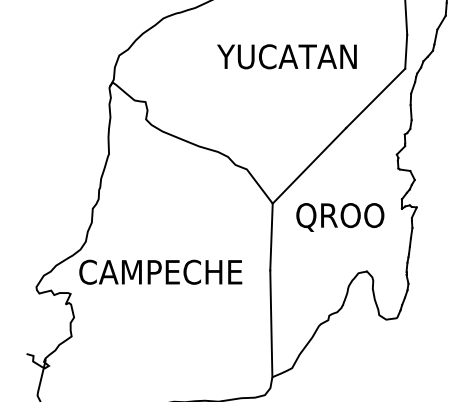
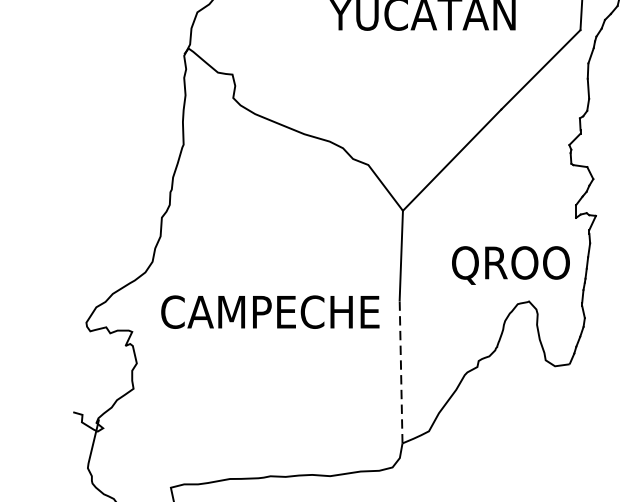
text: (340, 217) -> (511, 265), moved
text: (160, 271) -> (270, 311), moved
line: (271, 323) -> (401, 371), solid -> dashed

